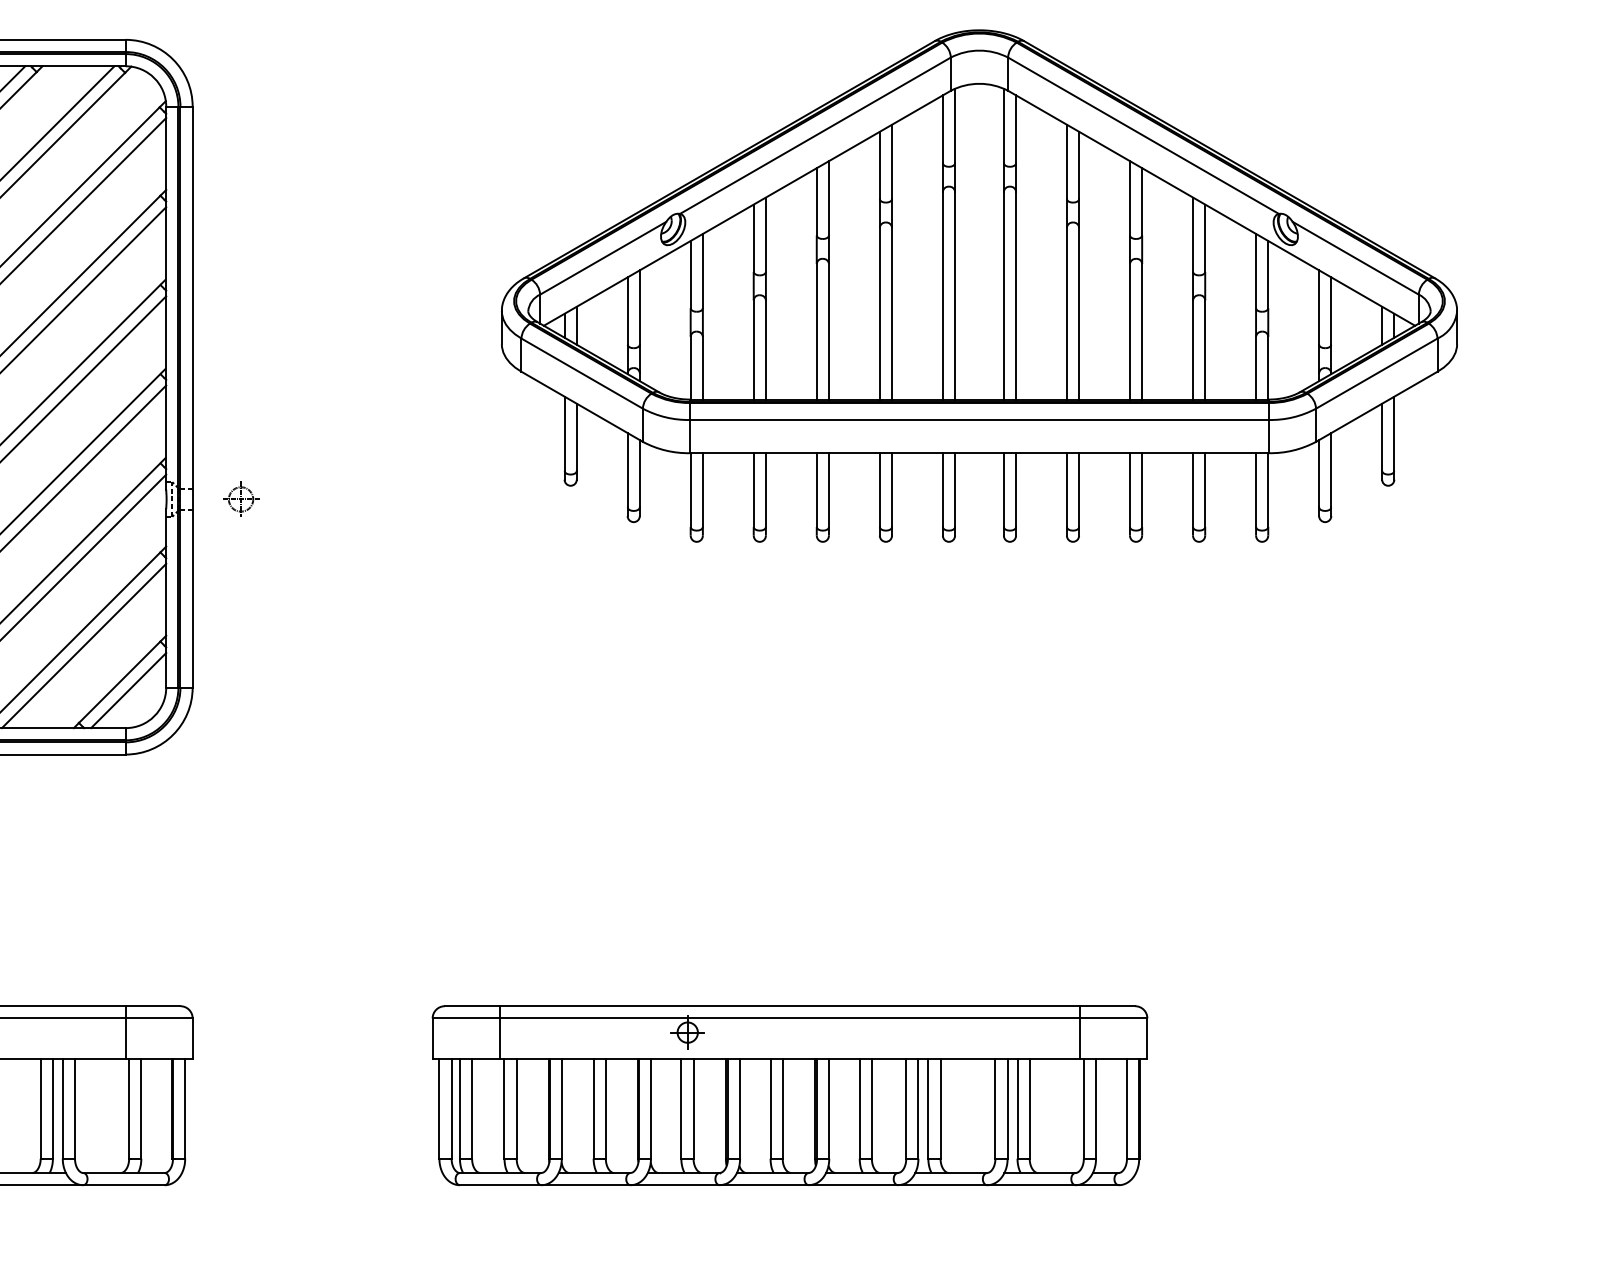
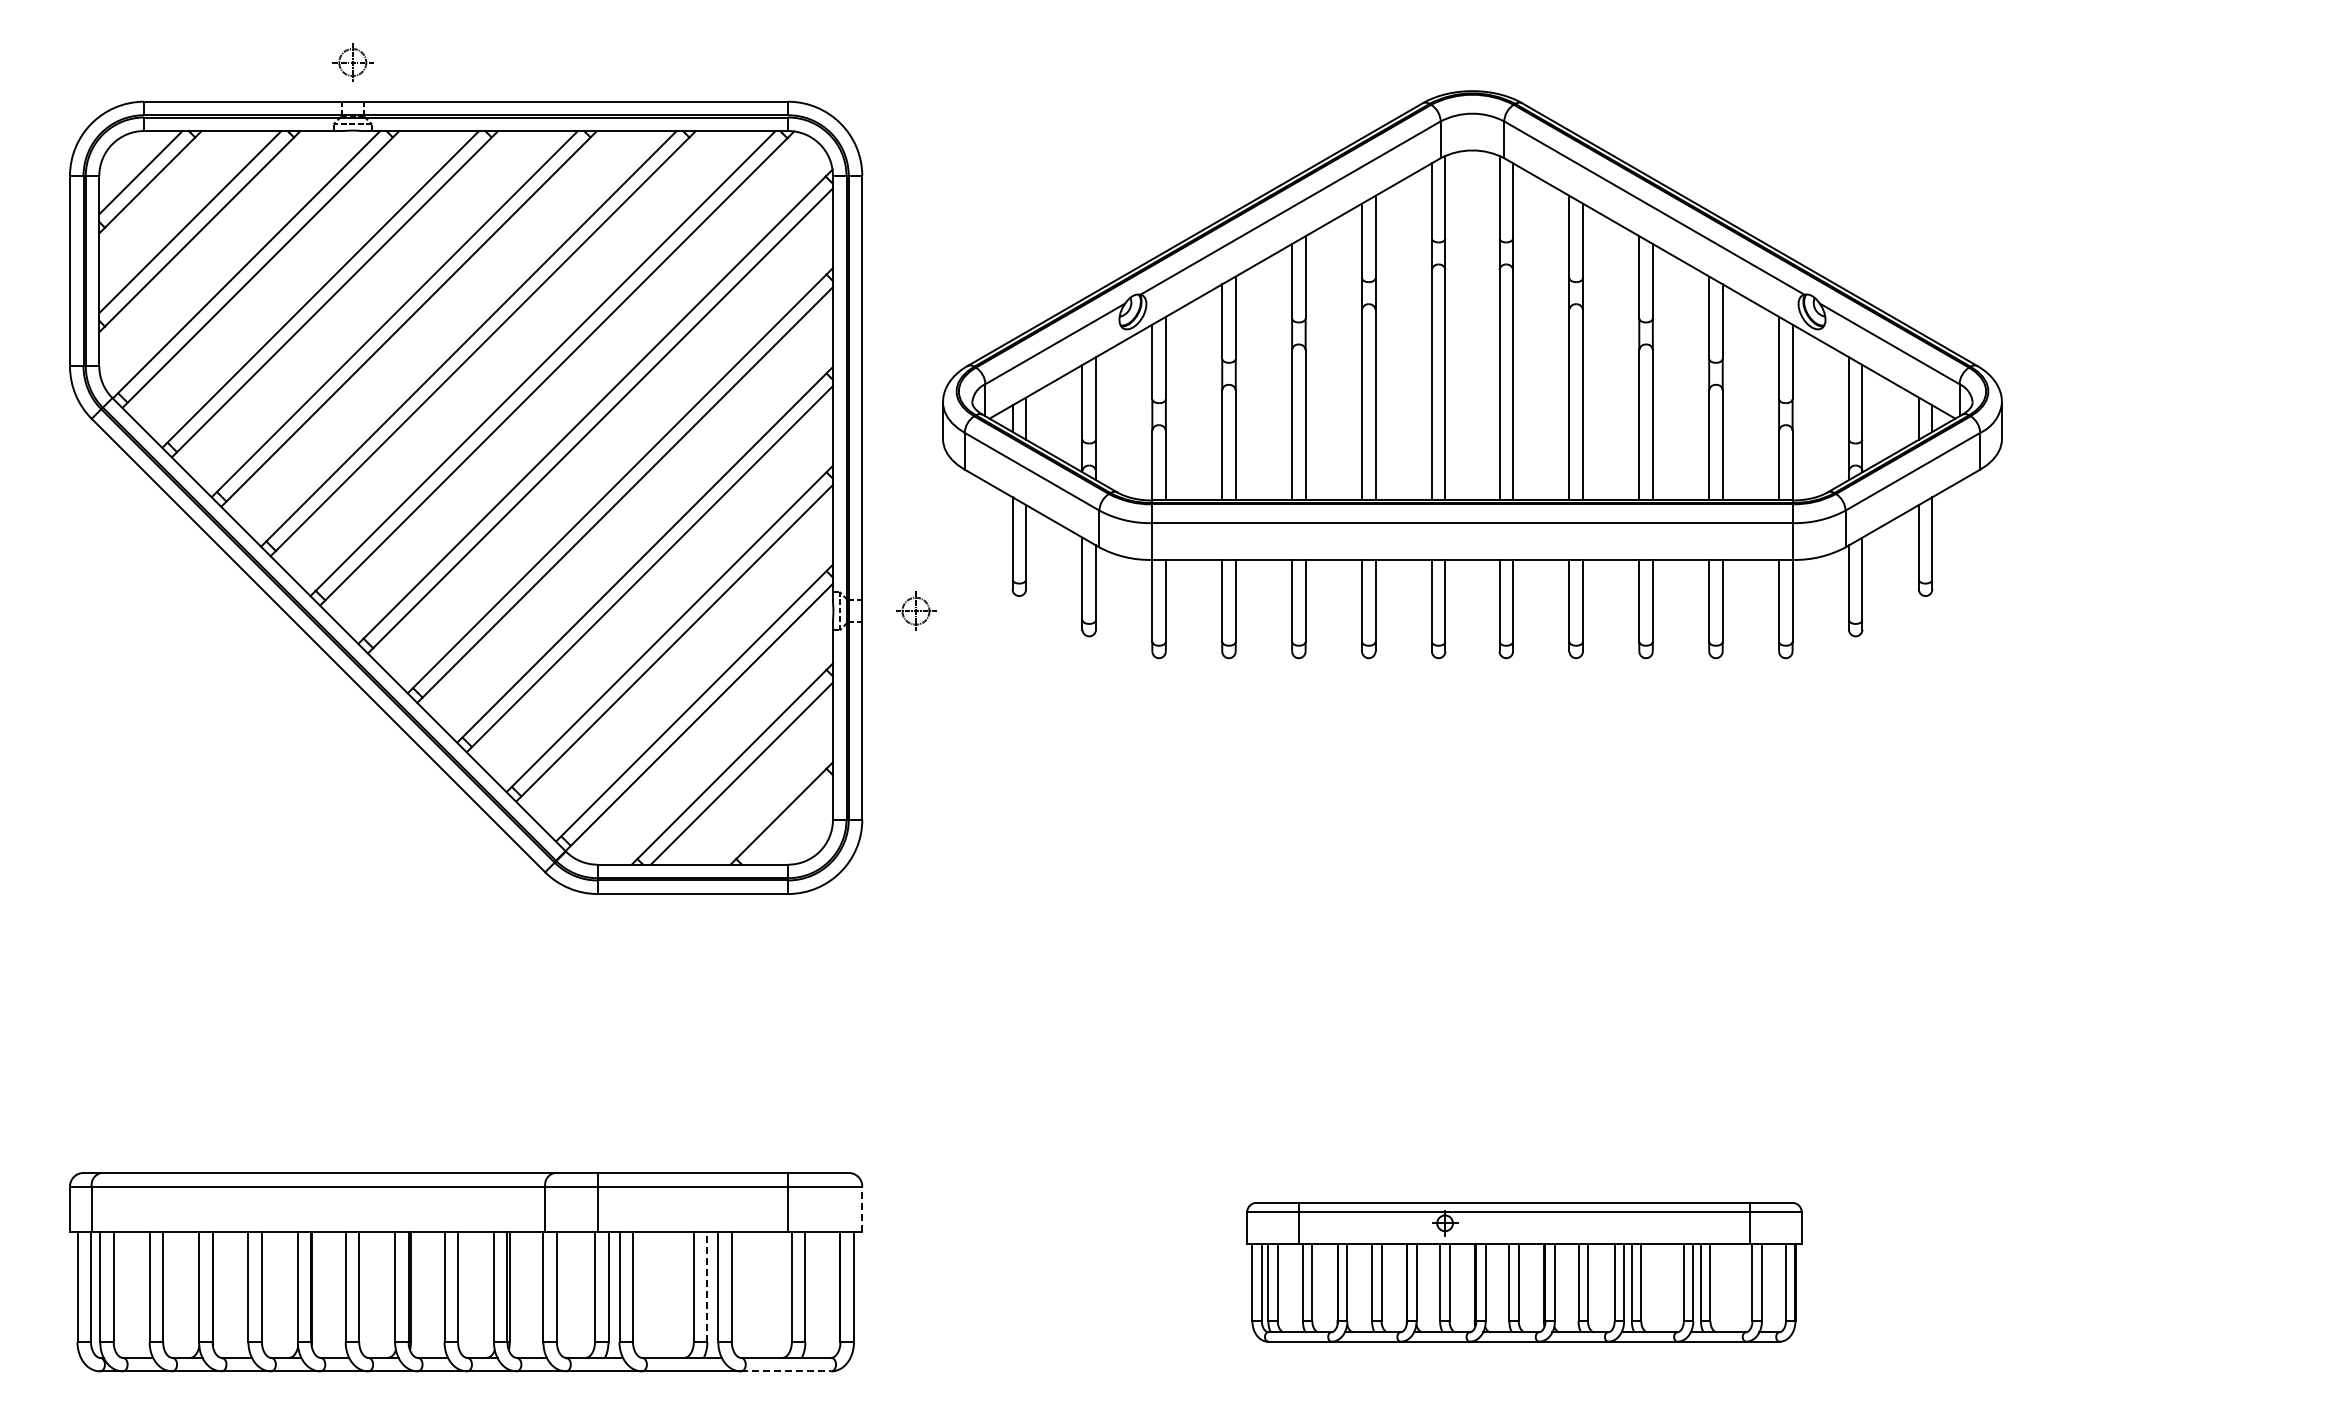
part: (979, 285) -> (1472, 374), moved
line: (127, 690) -> (790, 822), removed
line: (192, 1039) -> (862, 1209), solid -> dashed
part: (790, 1095) -> (1524, 1272), size x0.7
line: (53, 1108) -> (707, 1286), solid -> dashed
line: (124, 1185) -> (786, 1371), solid -> dashed

